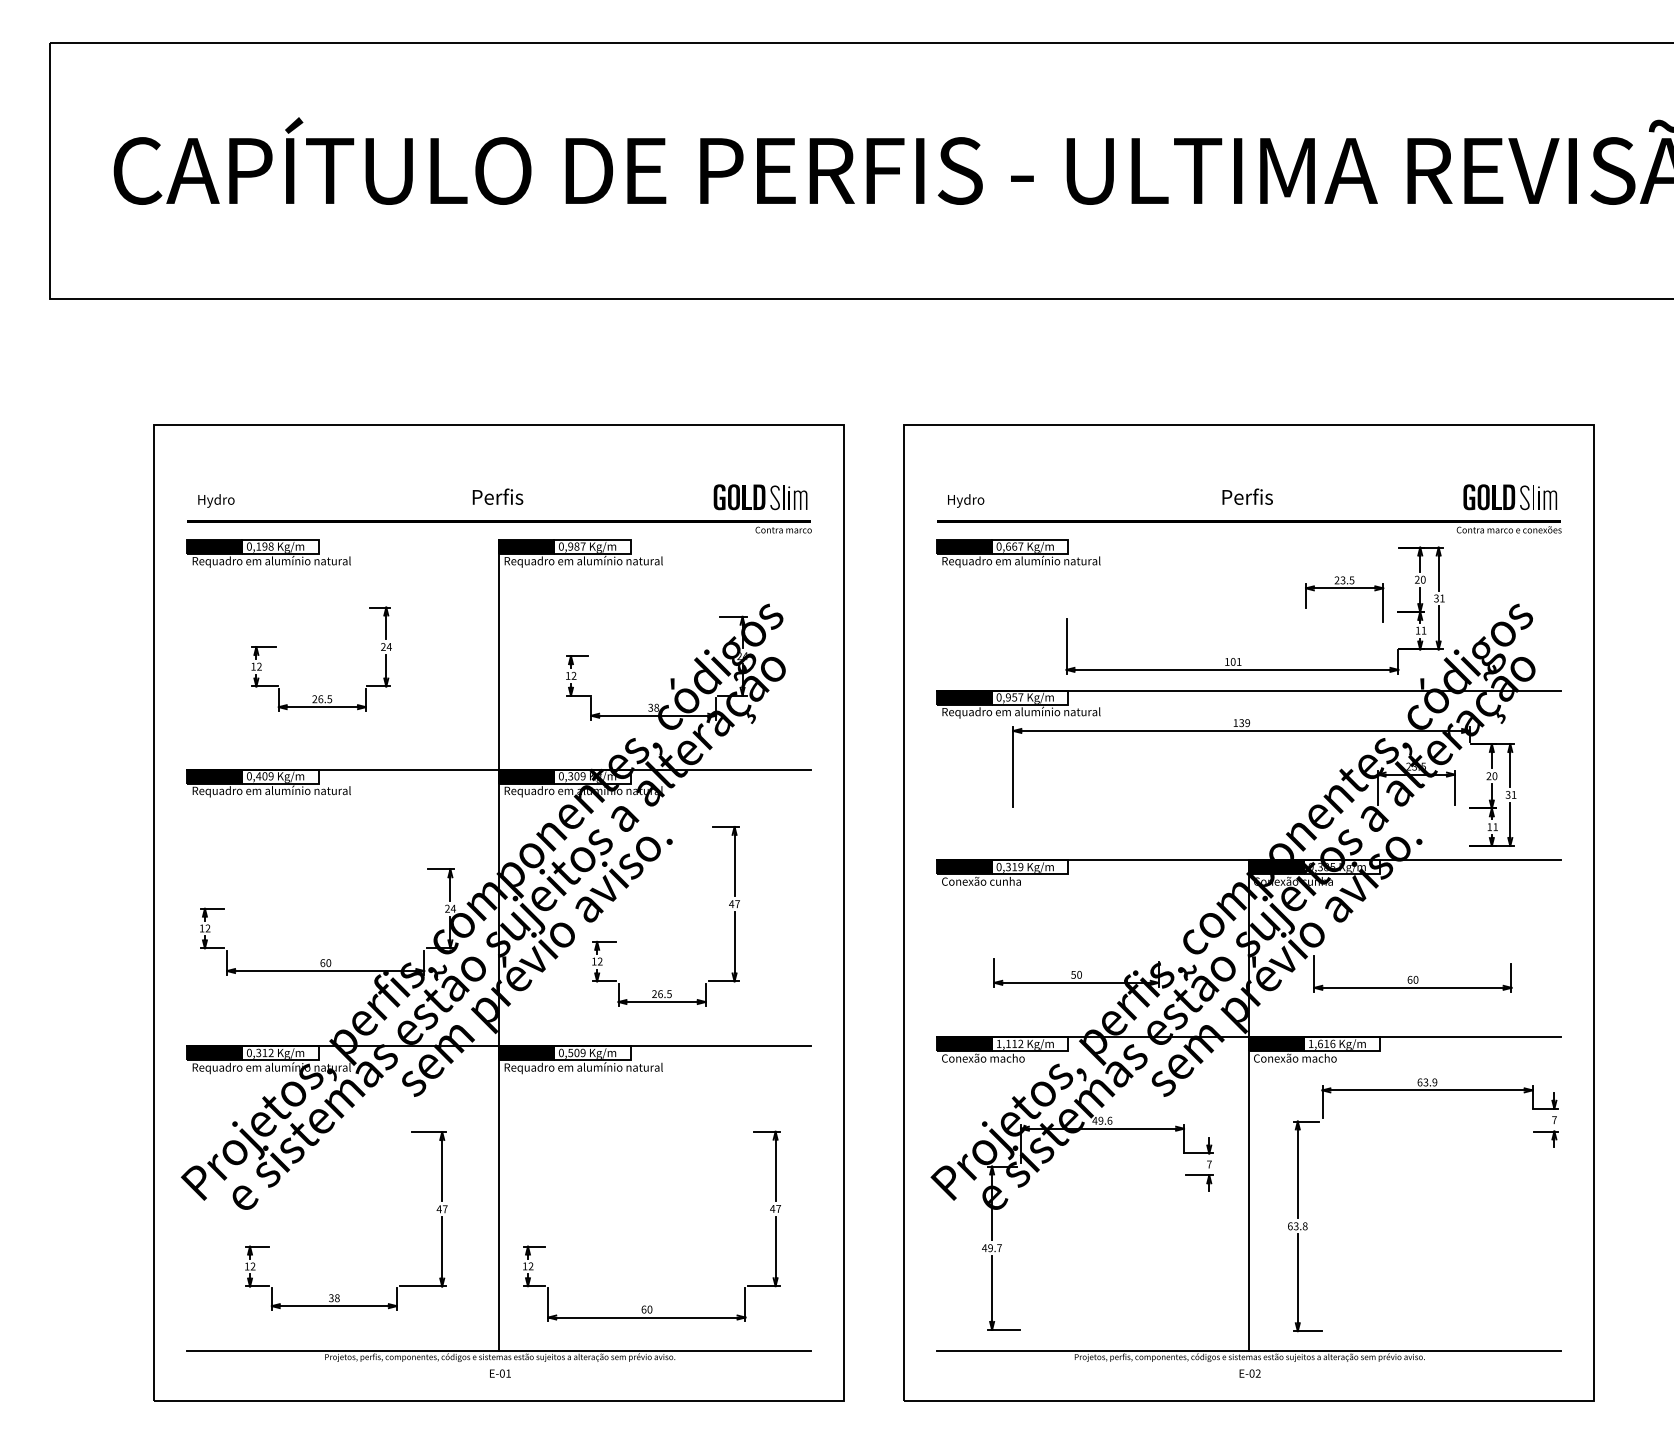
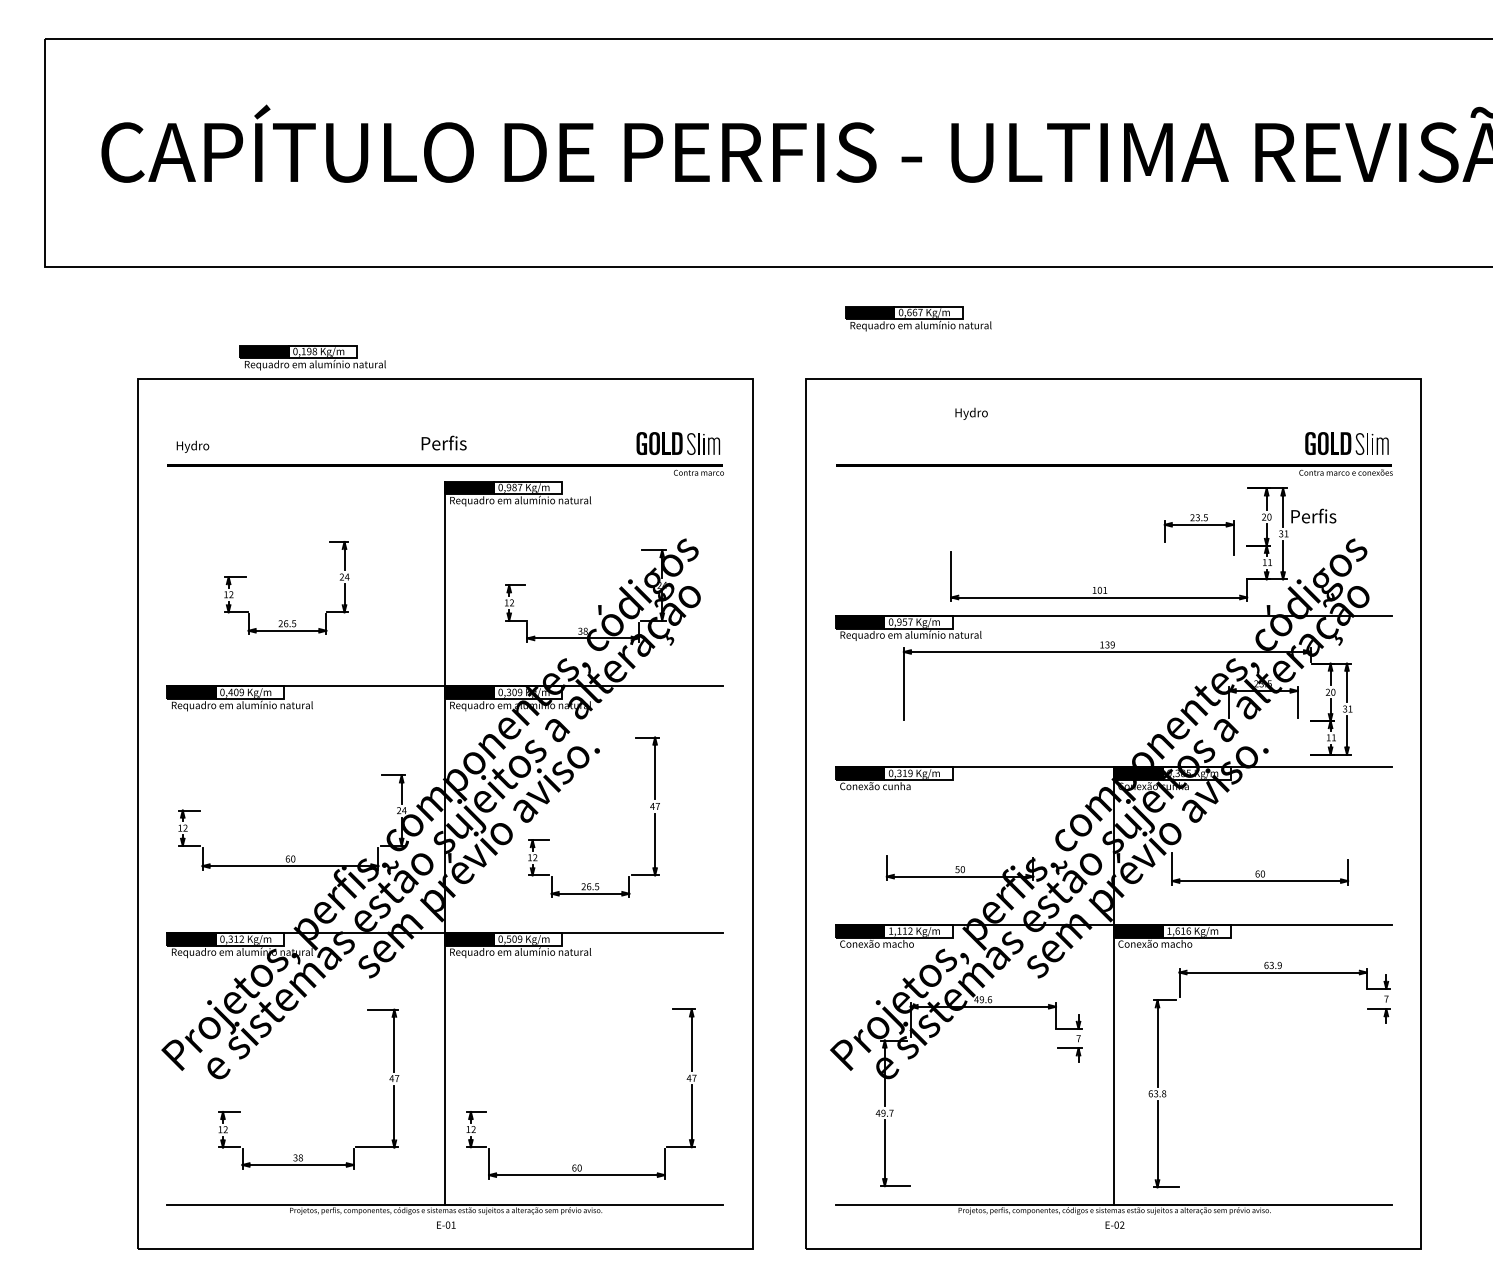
text: (1247, 496) -> (1313, 515), moved
text: (965, 500) -> (971, 413), moved
part: (268, 553) -> (312, 357), moved
part: (1018, 553) -> (918, 318), moved

